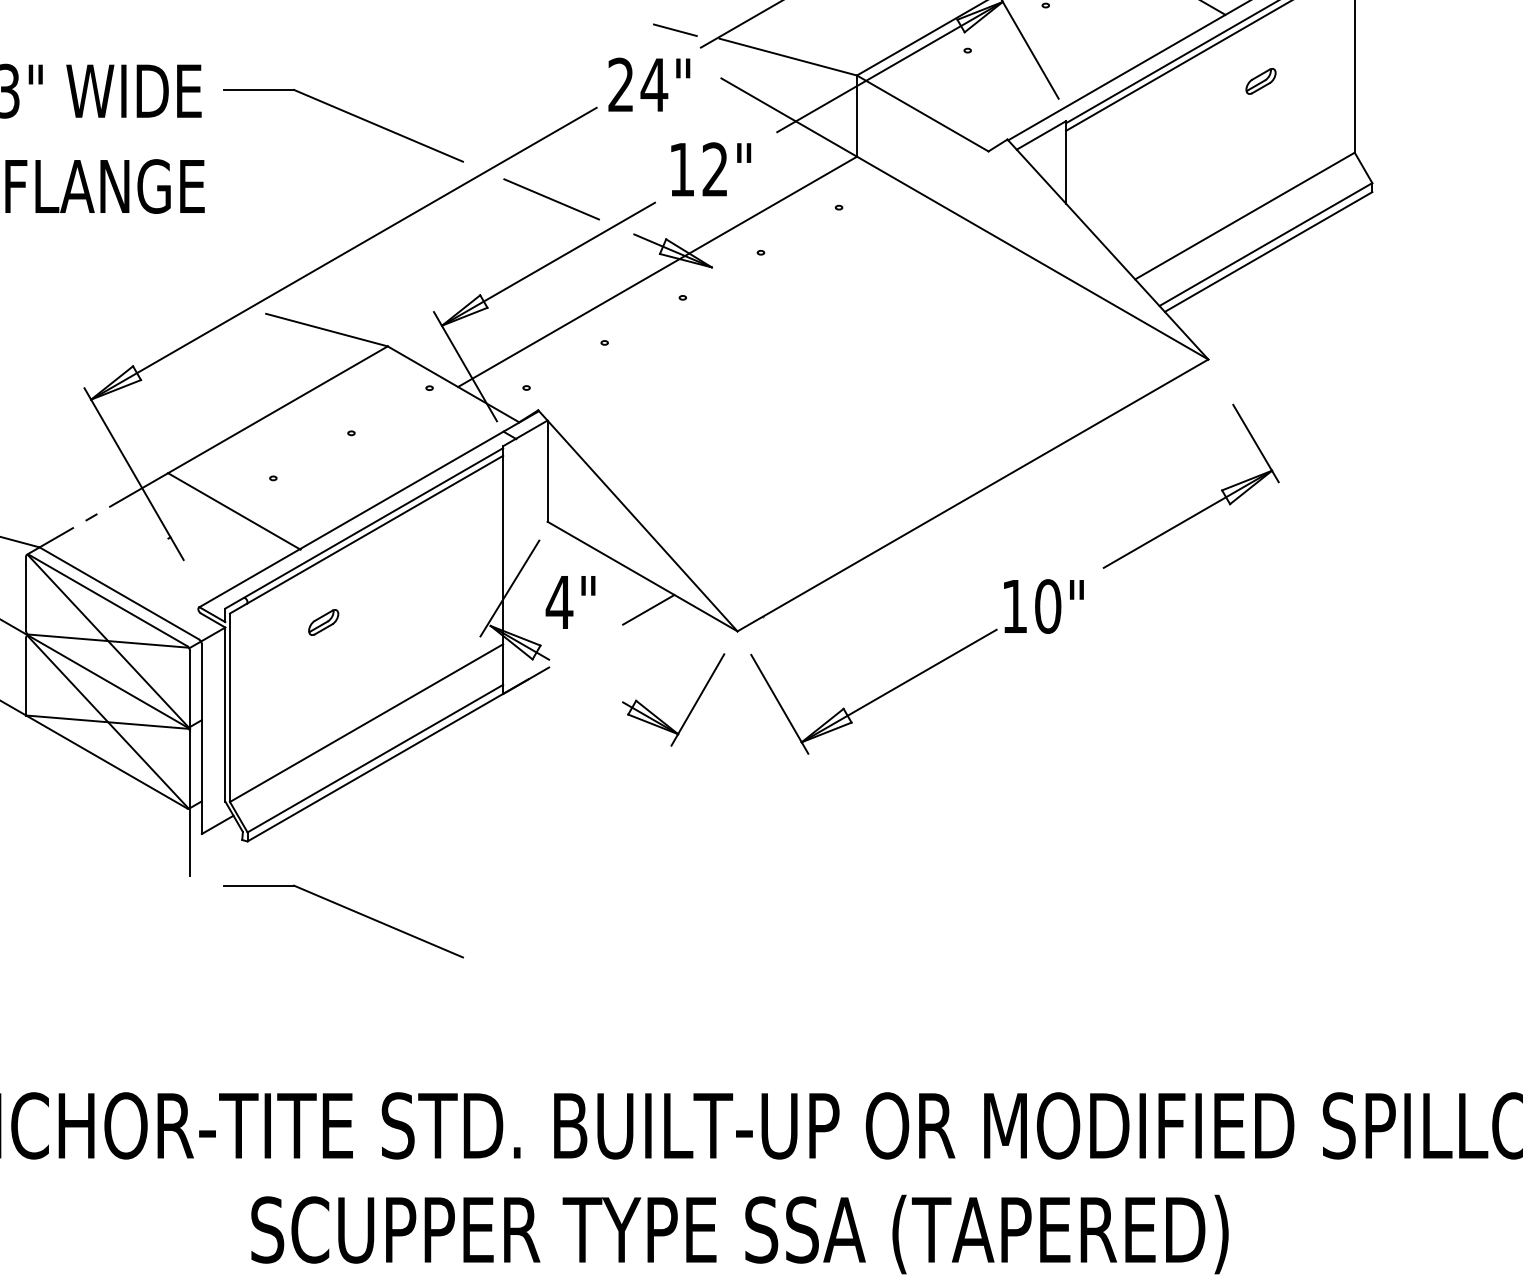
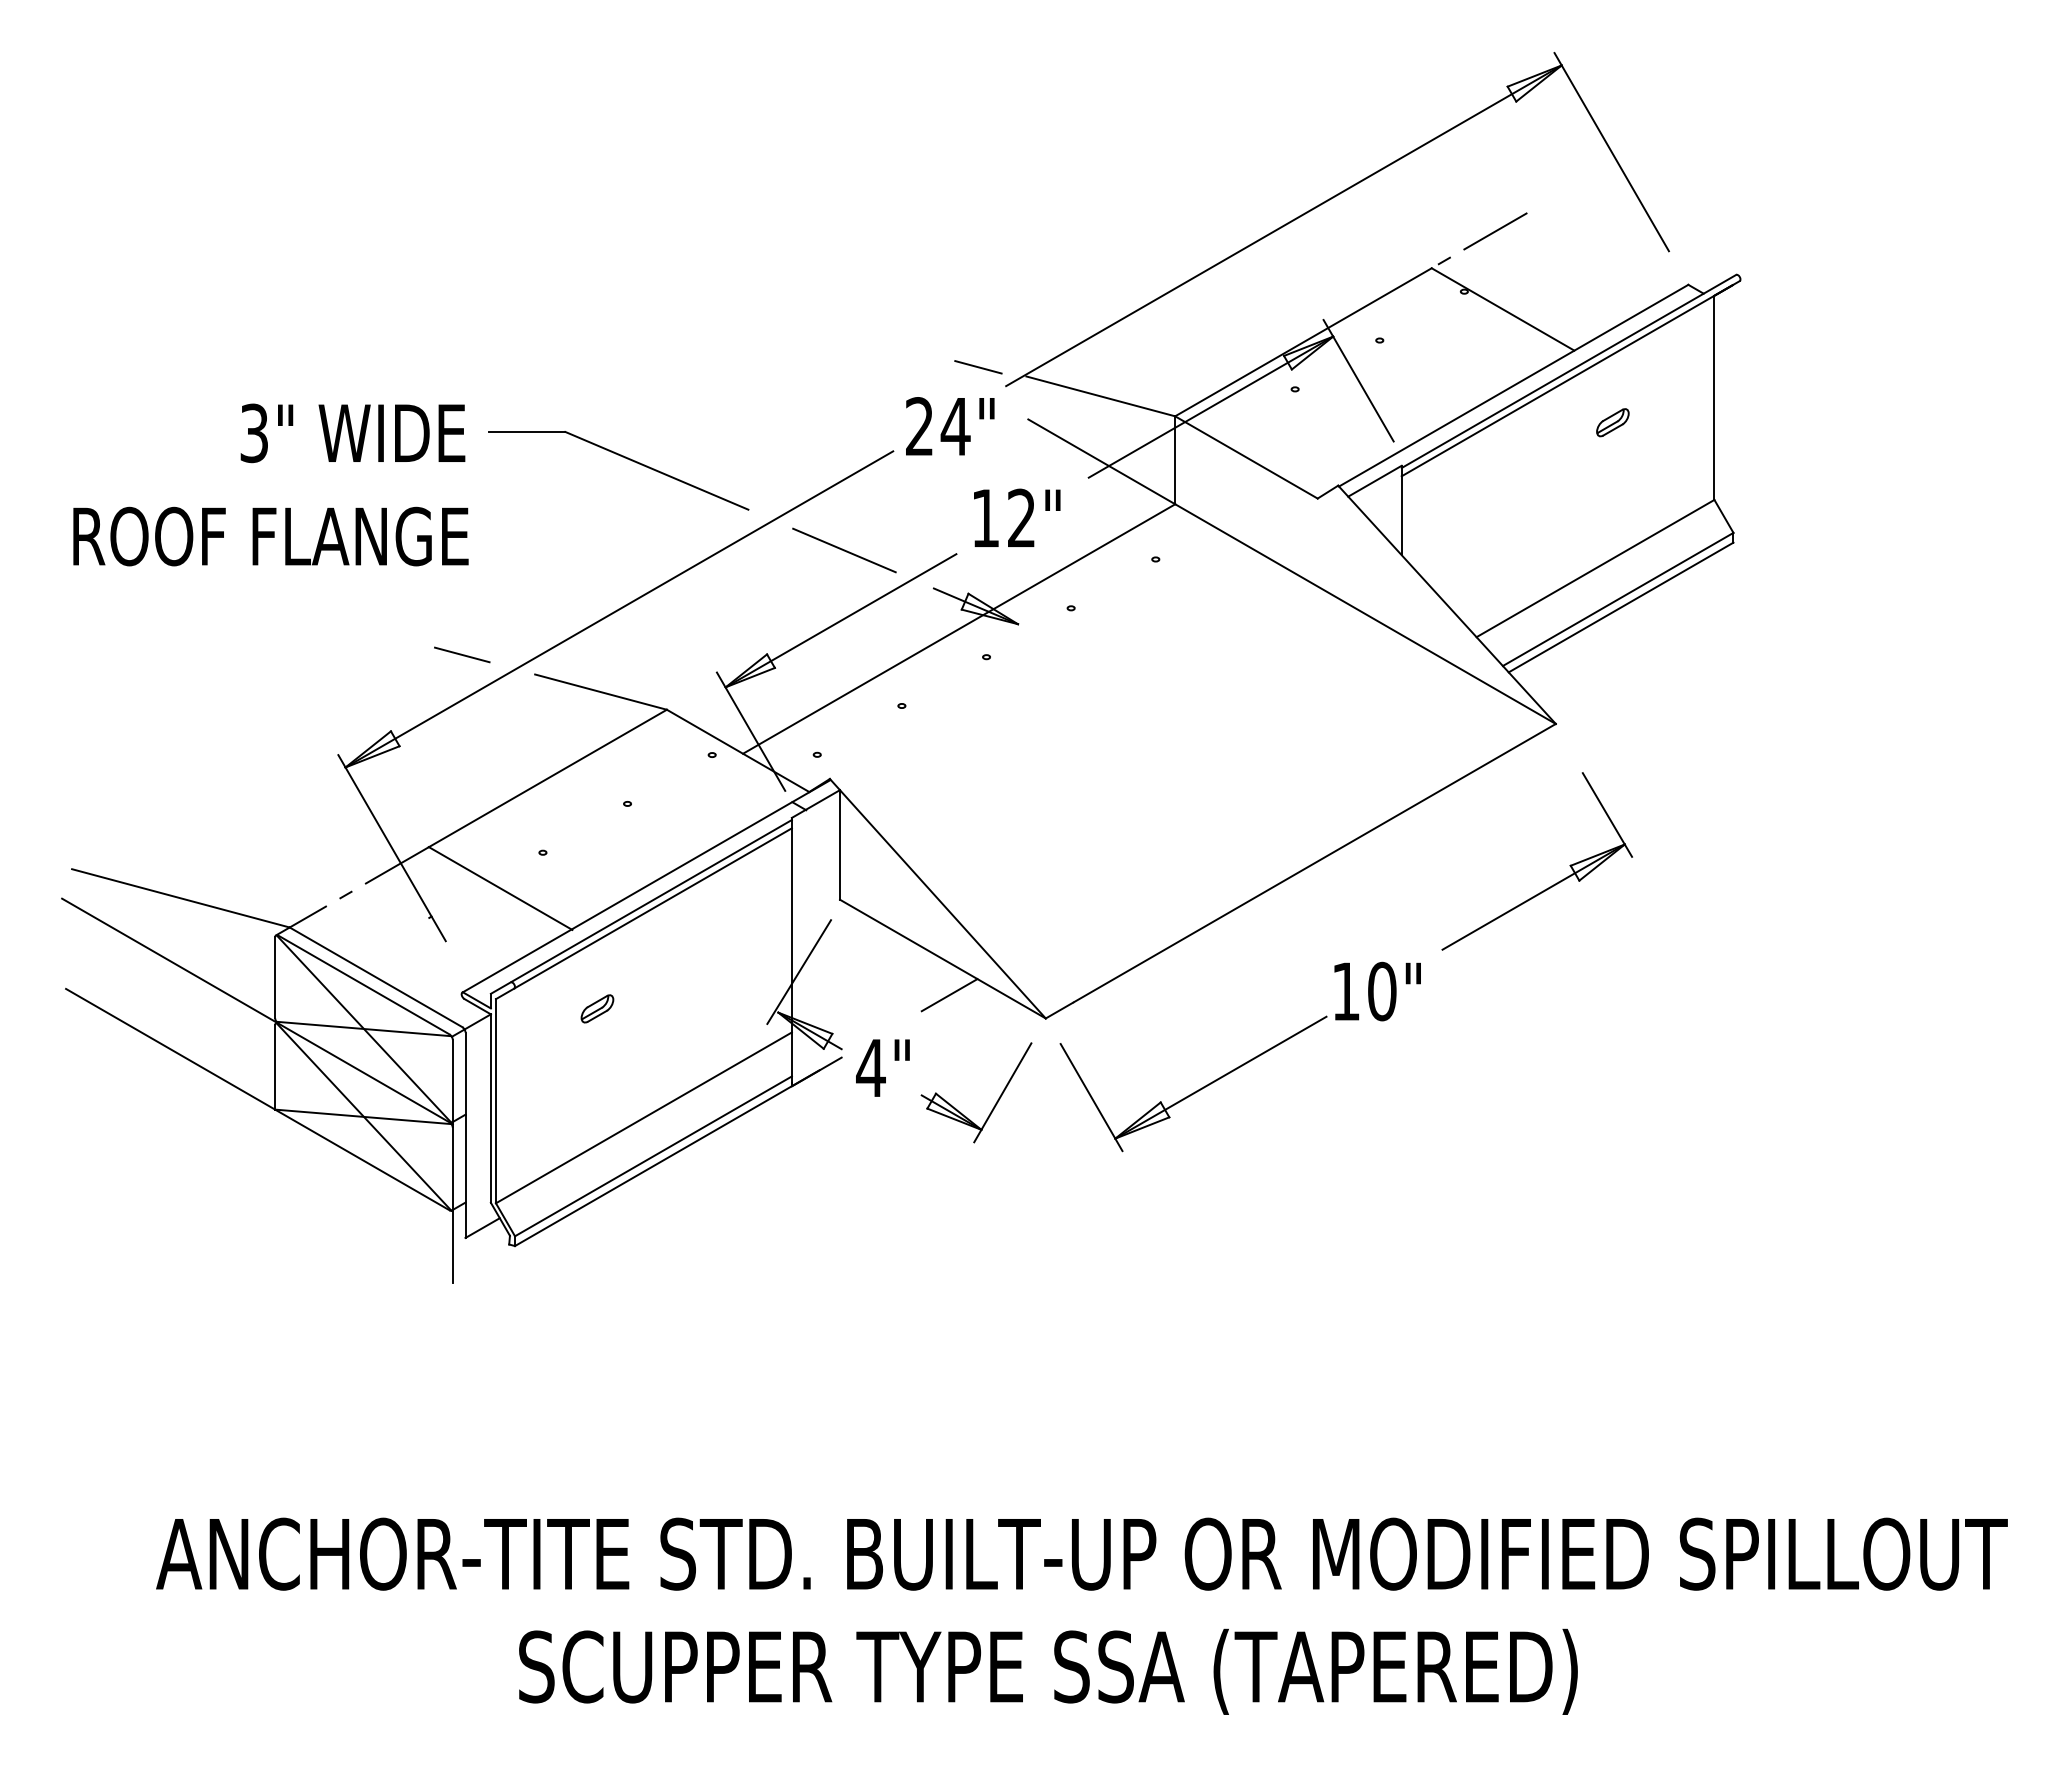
line: (199, 295) -> (462, 654), added
text: (570, 601) -> (882, 1067), moved
part: (348, 910) -> (624, 1320), removed

